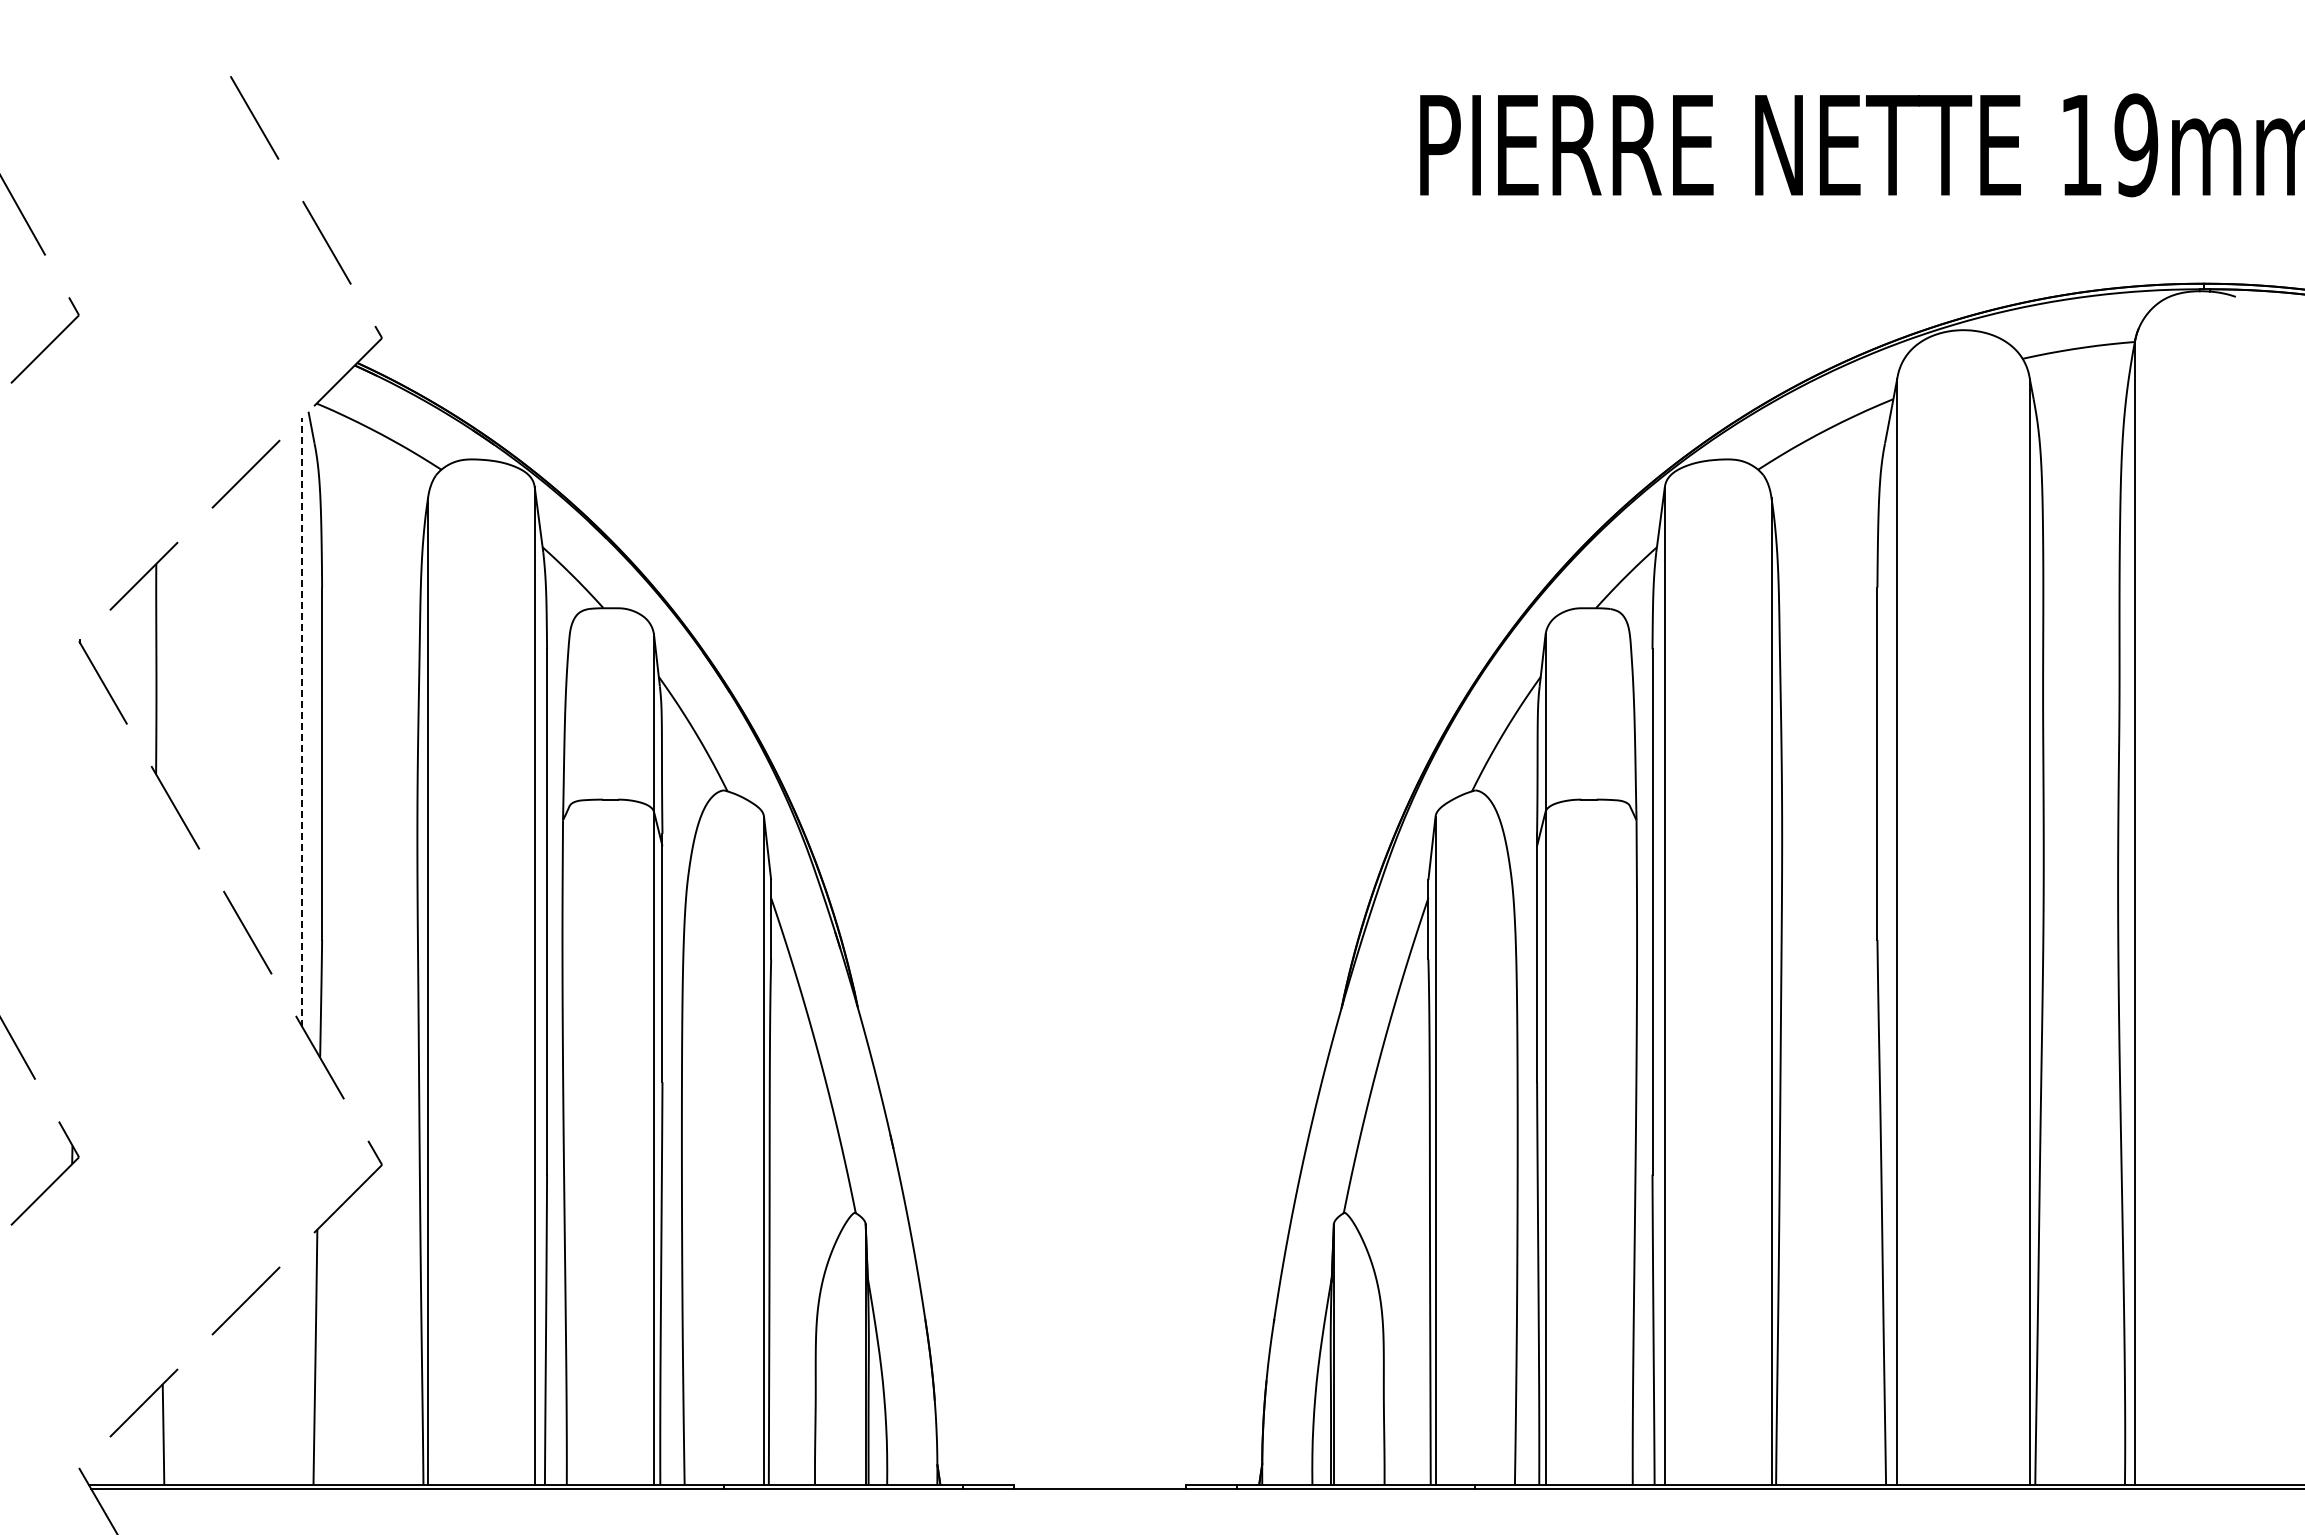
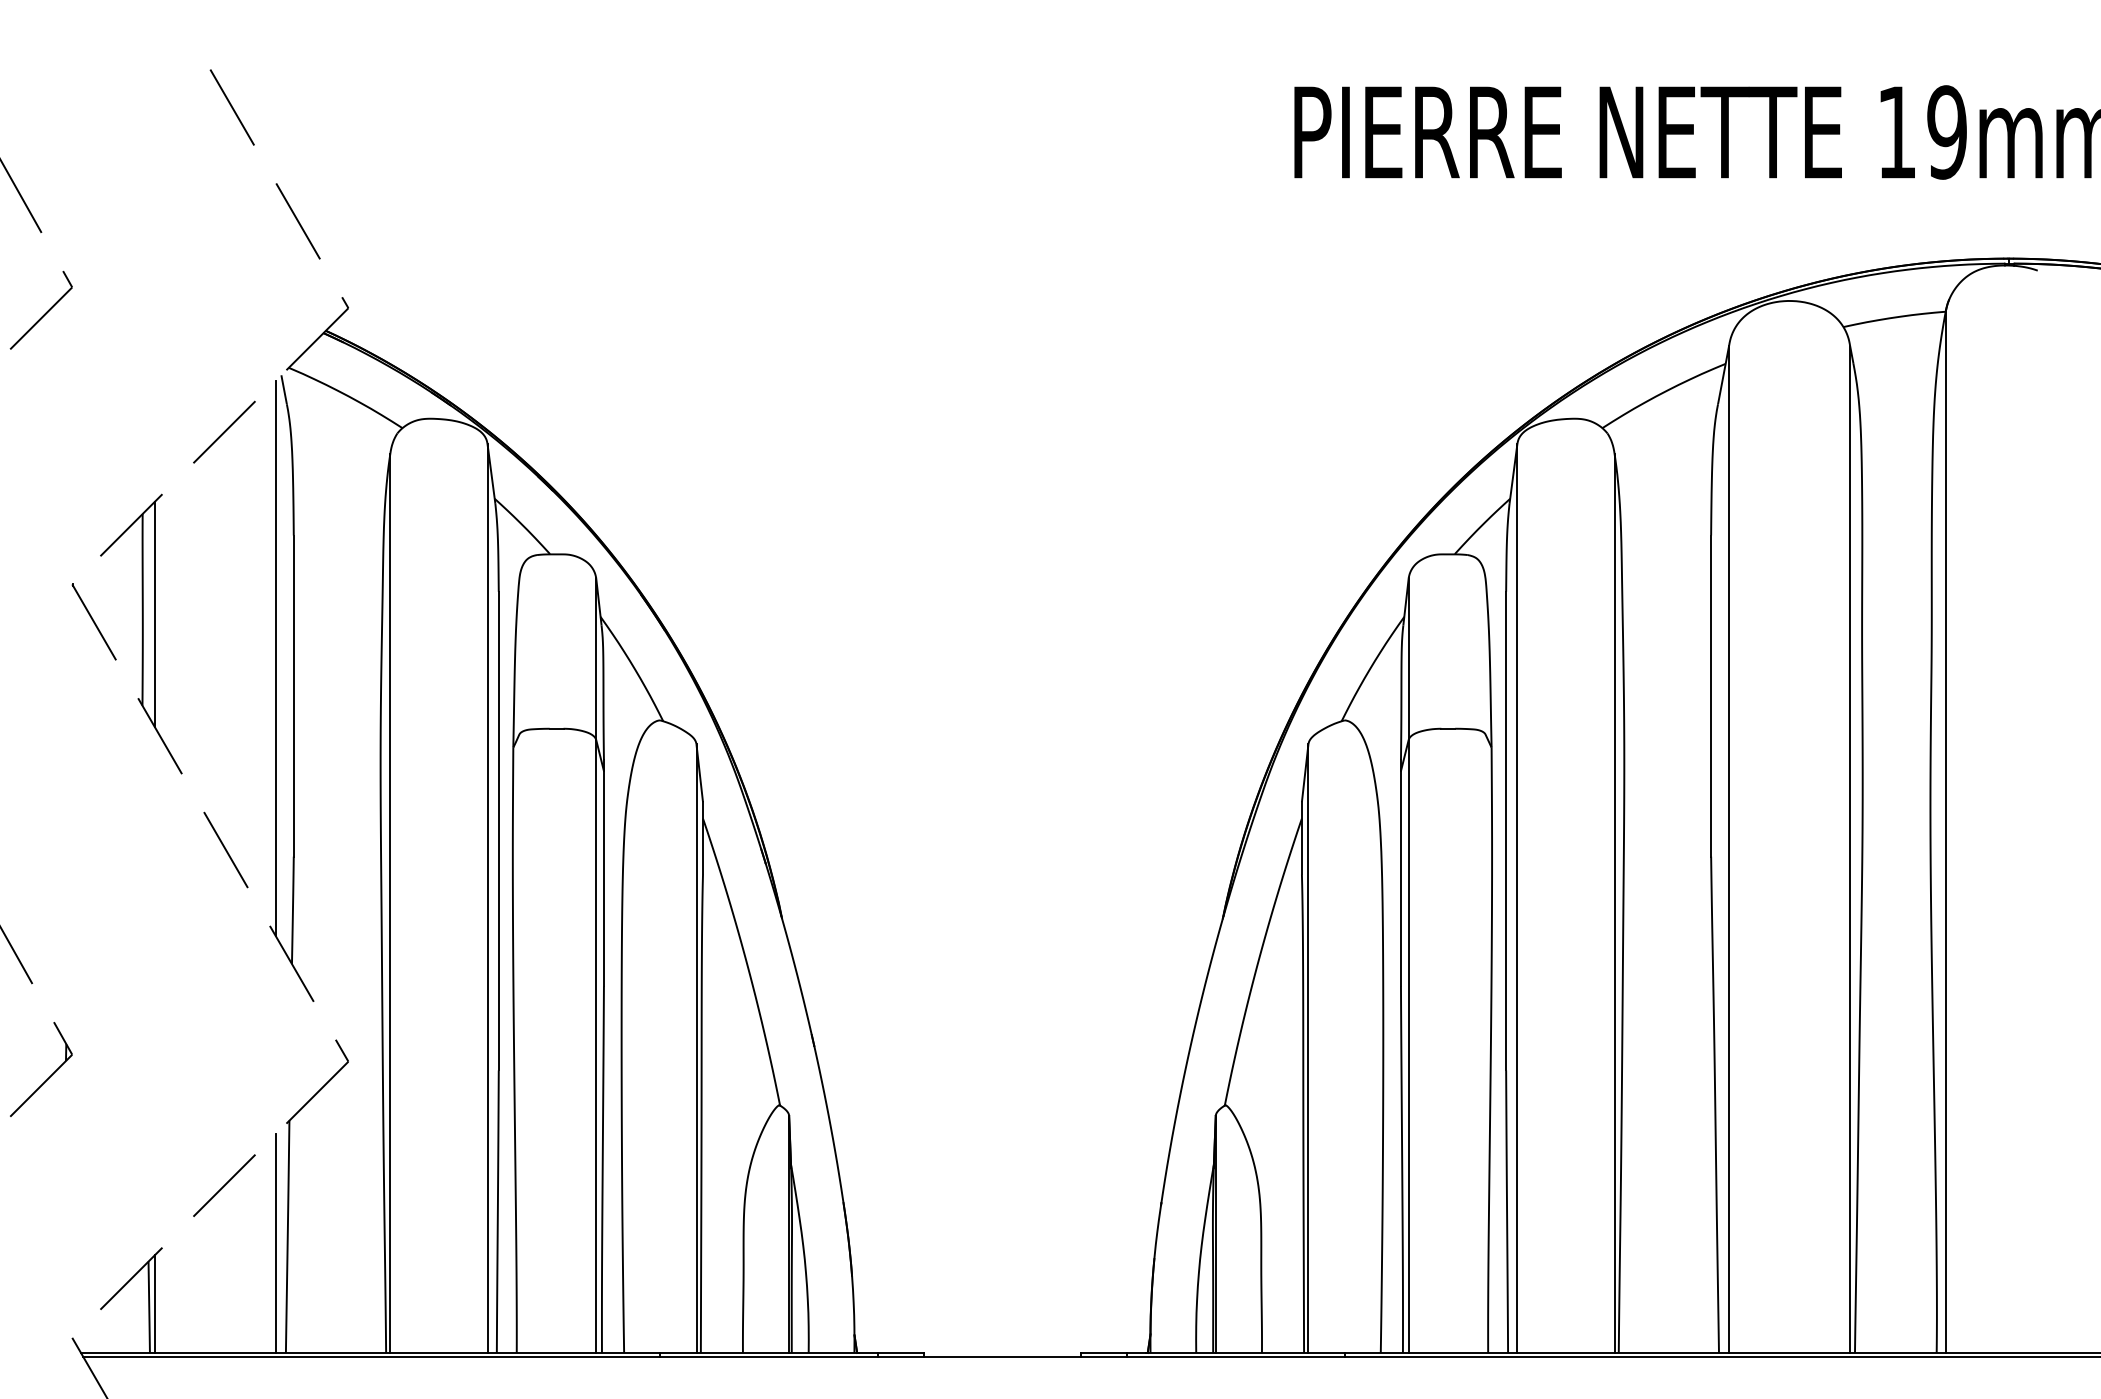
line: (169, 673) -> (154, 613), added
line: (302, 722) -> (275, 658), dashed -> solid
line: (302, 1364) -> (275, 1243), added
line: (169, 1430) -> (154, 1303), added

